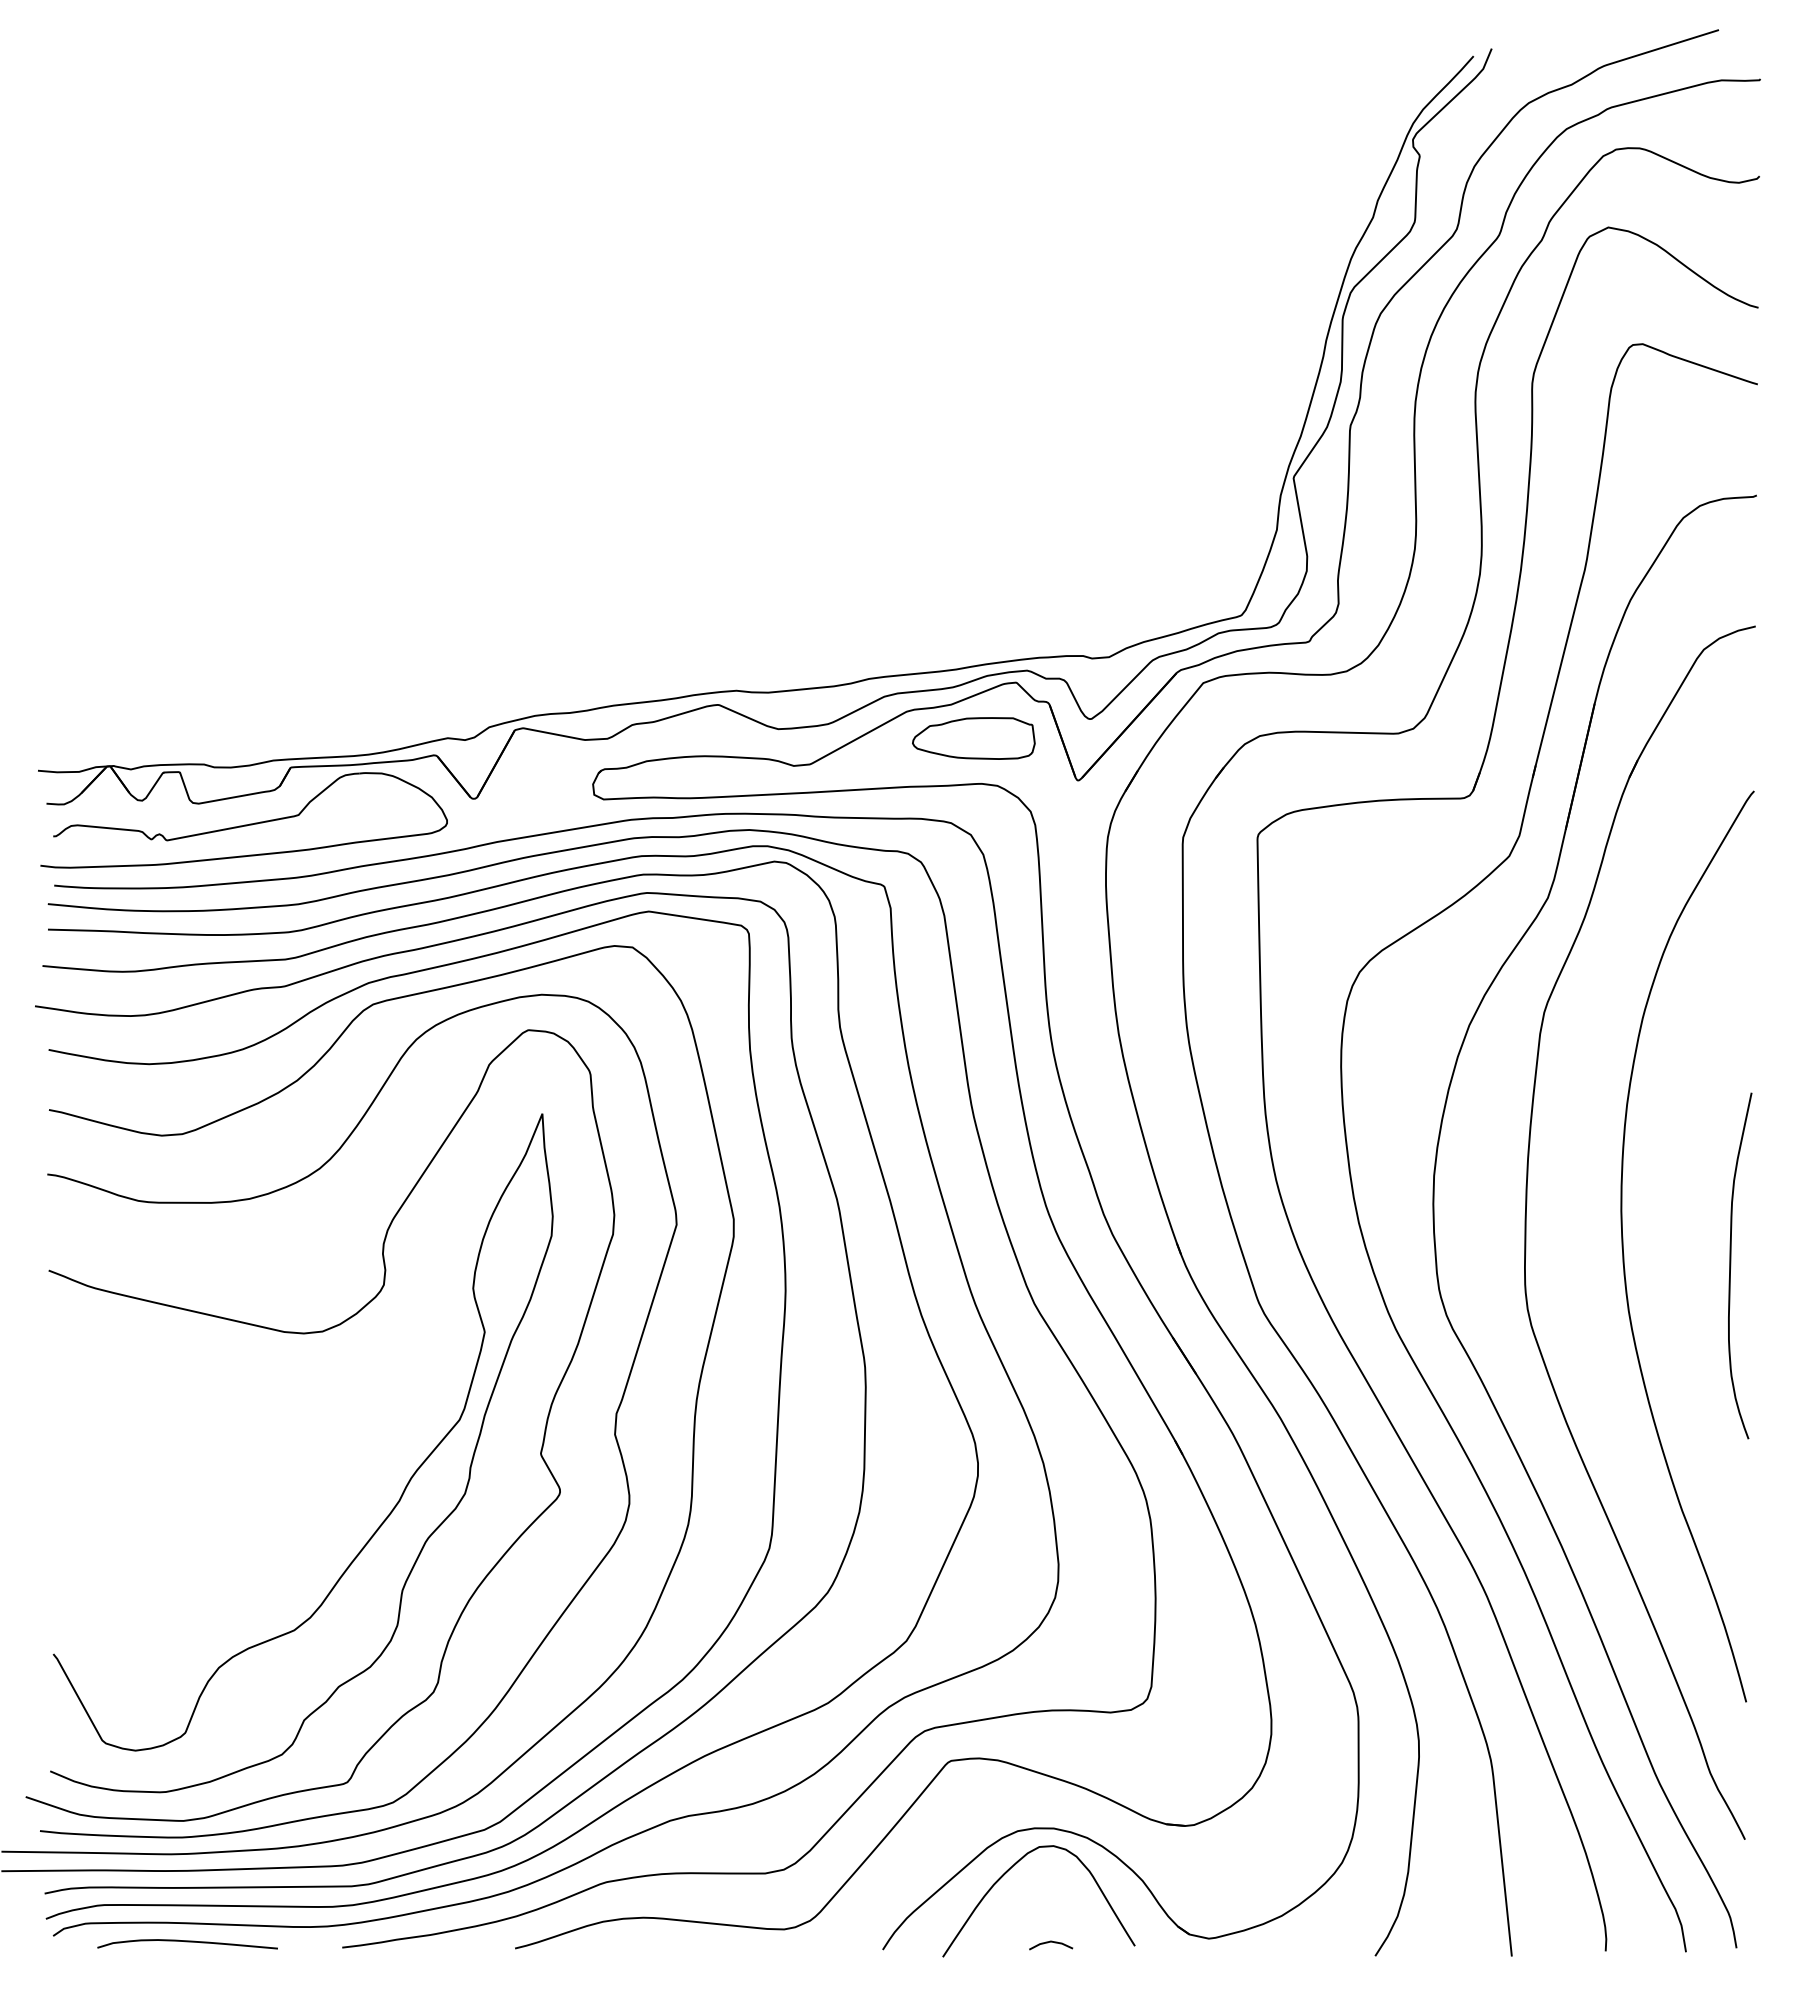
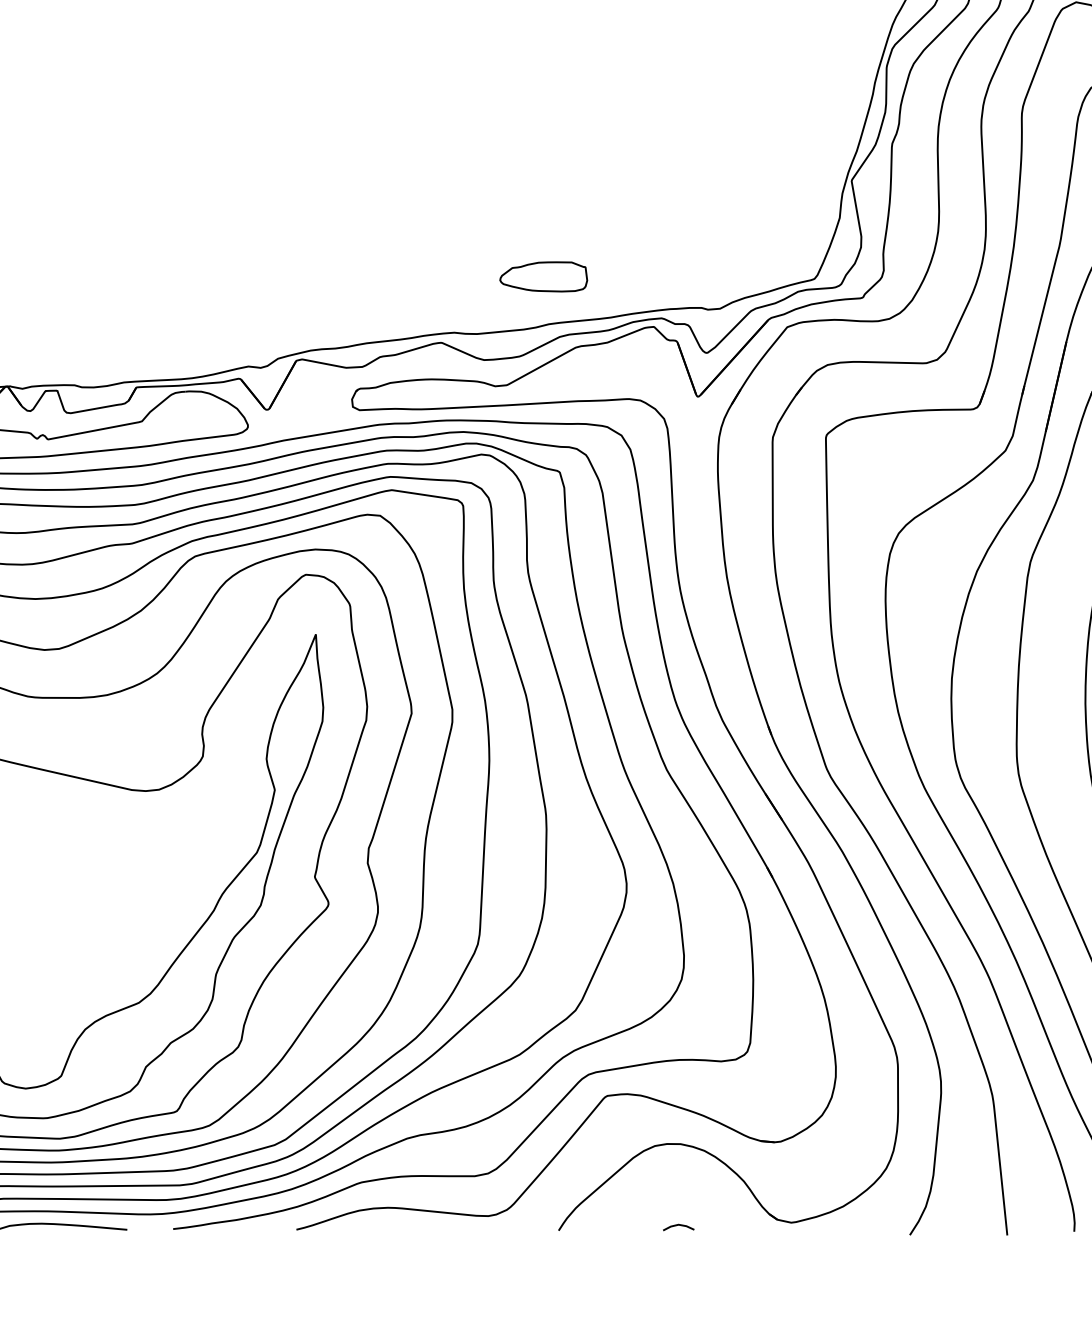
part: (973, 738) -> (543, 276), moved
curve: (1008, 1871) -> (648, 1174), removed

